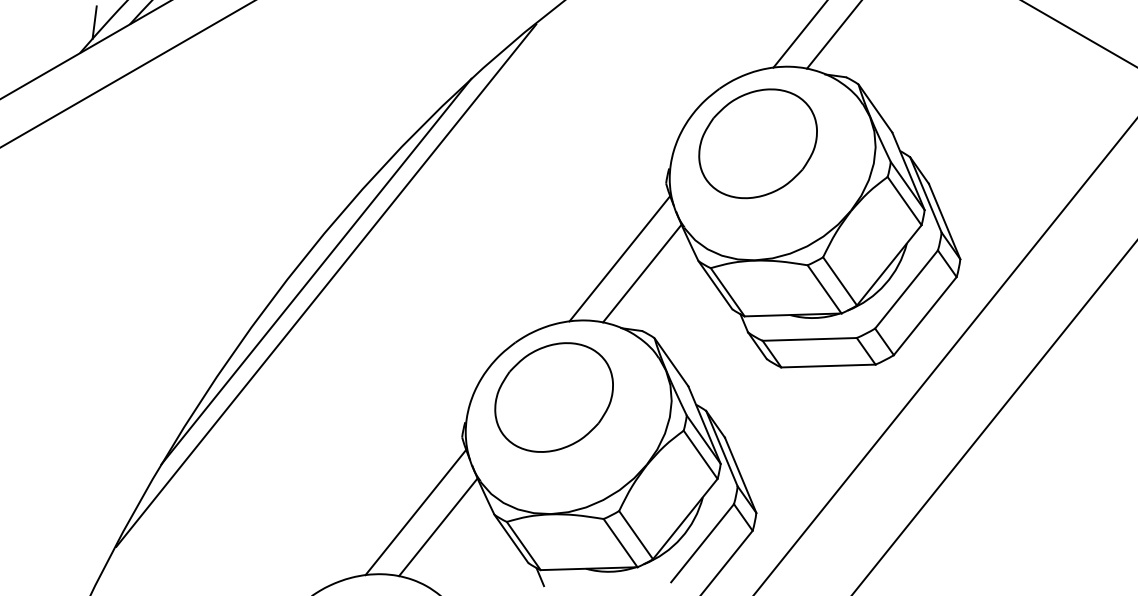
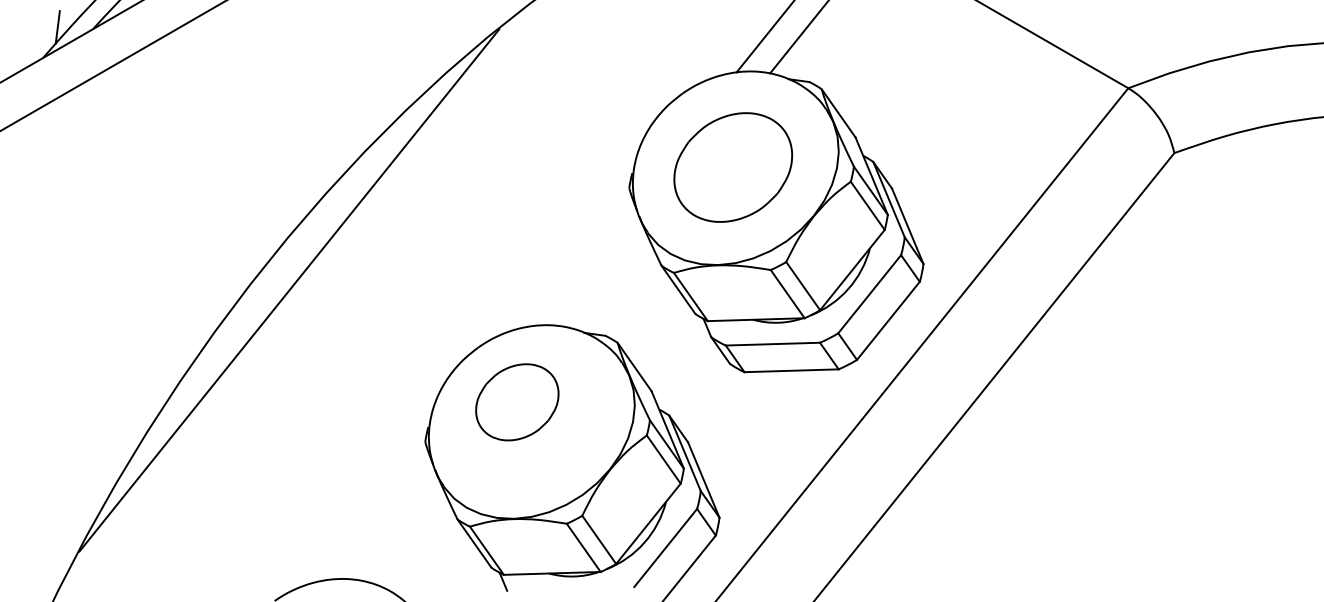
part: (758, 143) -> (733, 167), moved
line: (619, 258) -> (582, 263), removed
line: (316, 271) -> (279, 276), removed
line: (642, 273) -> (605, 278), removed
part: (554, 397) -> (517, 402), size x0.7
line: (415, 511) -> (378, 516), removed
line: (438, 526) -> (401, 531), removed

